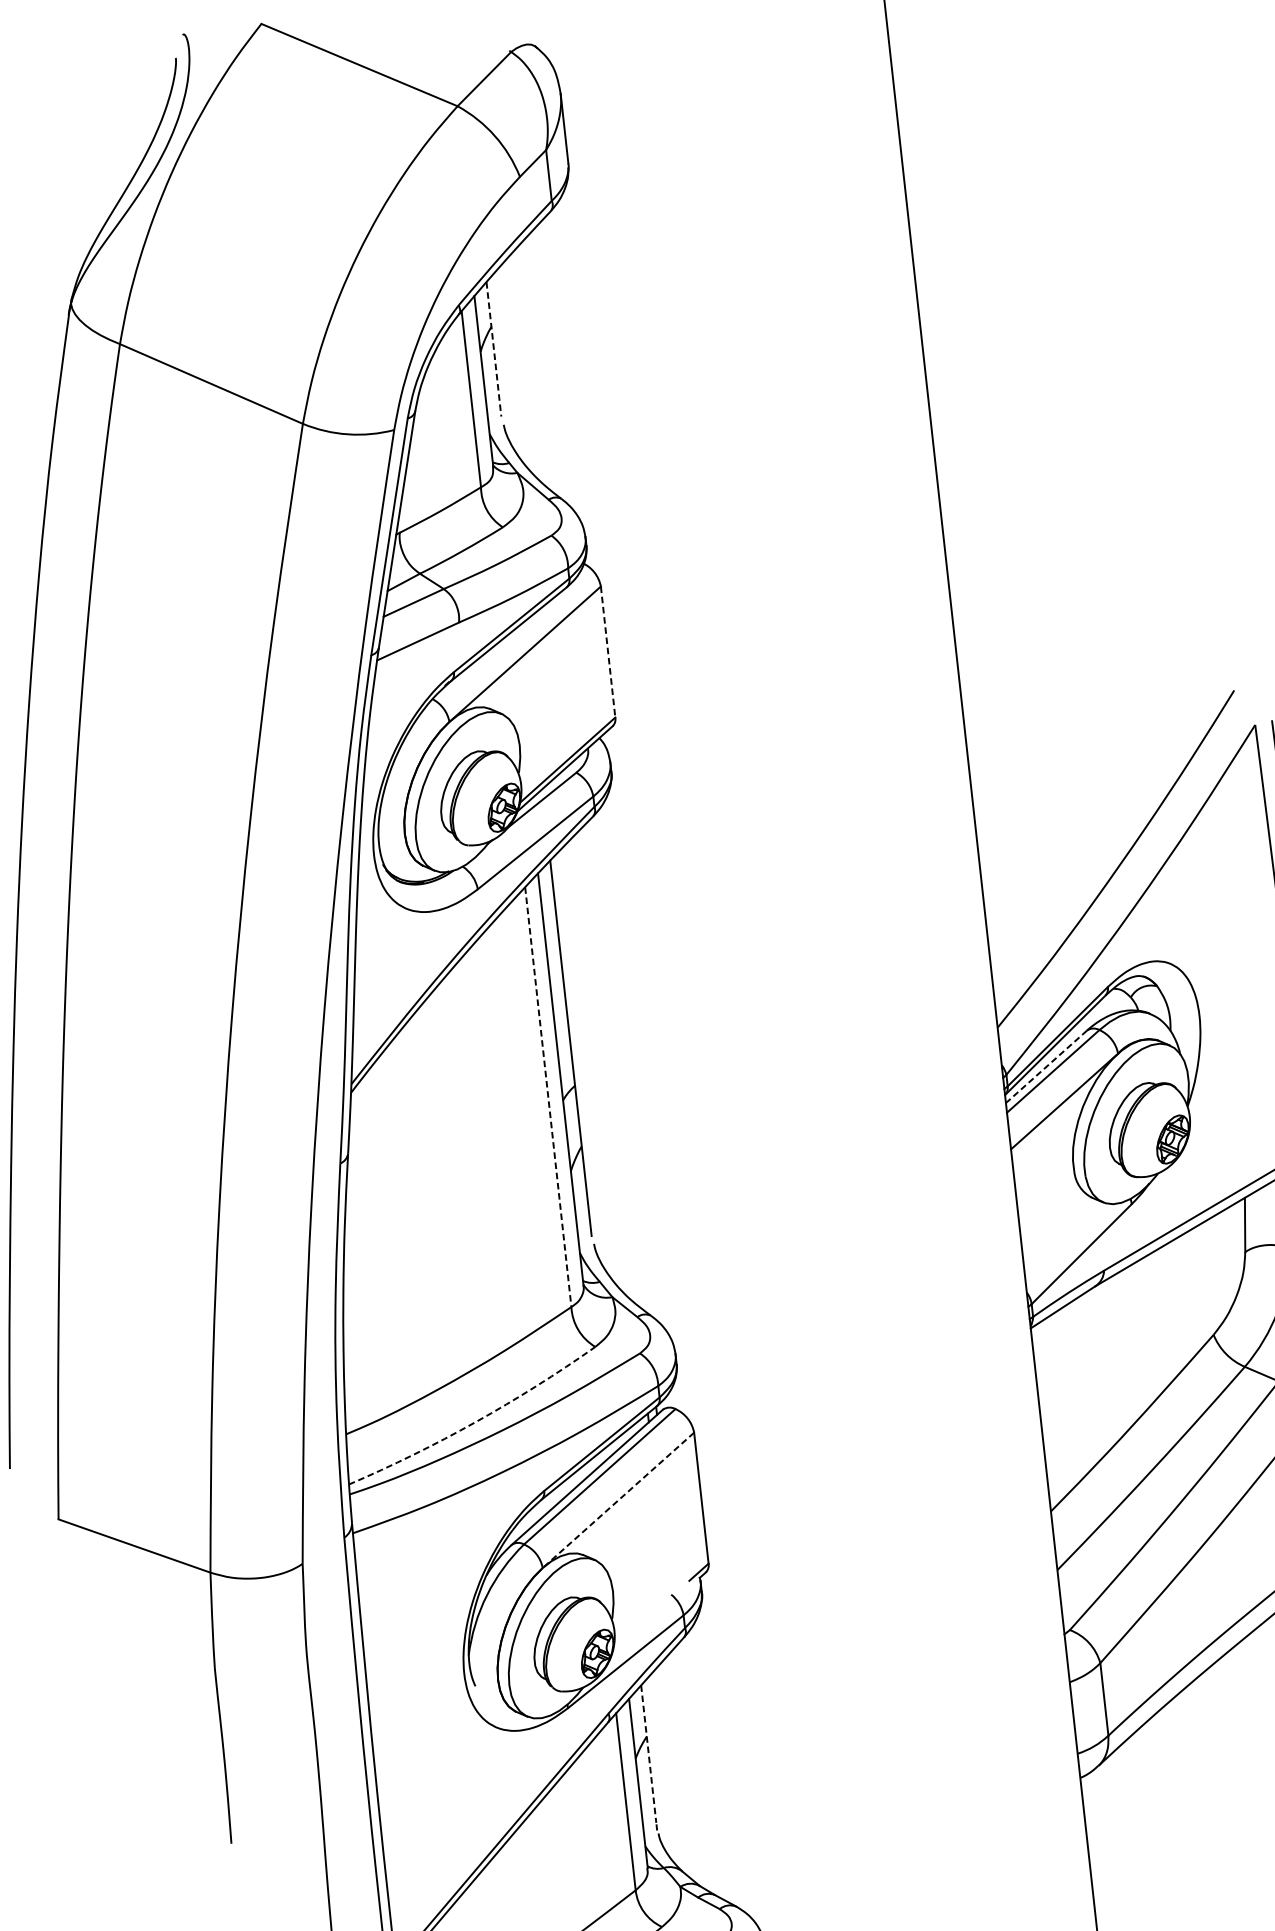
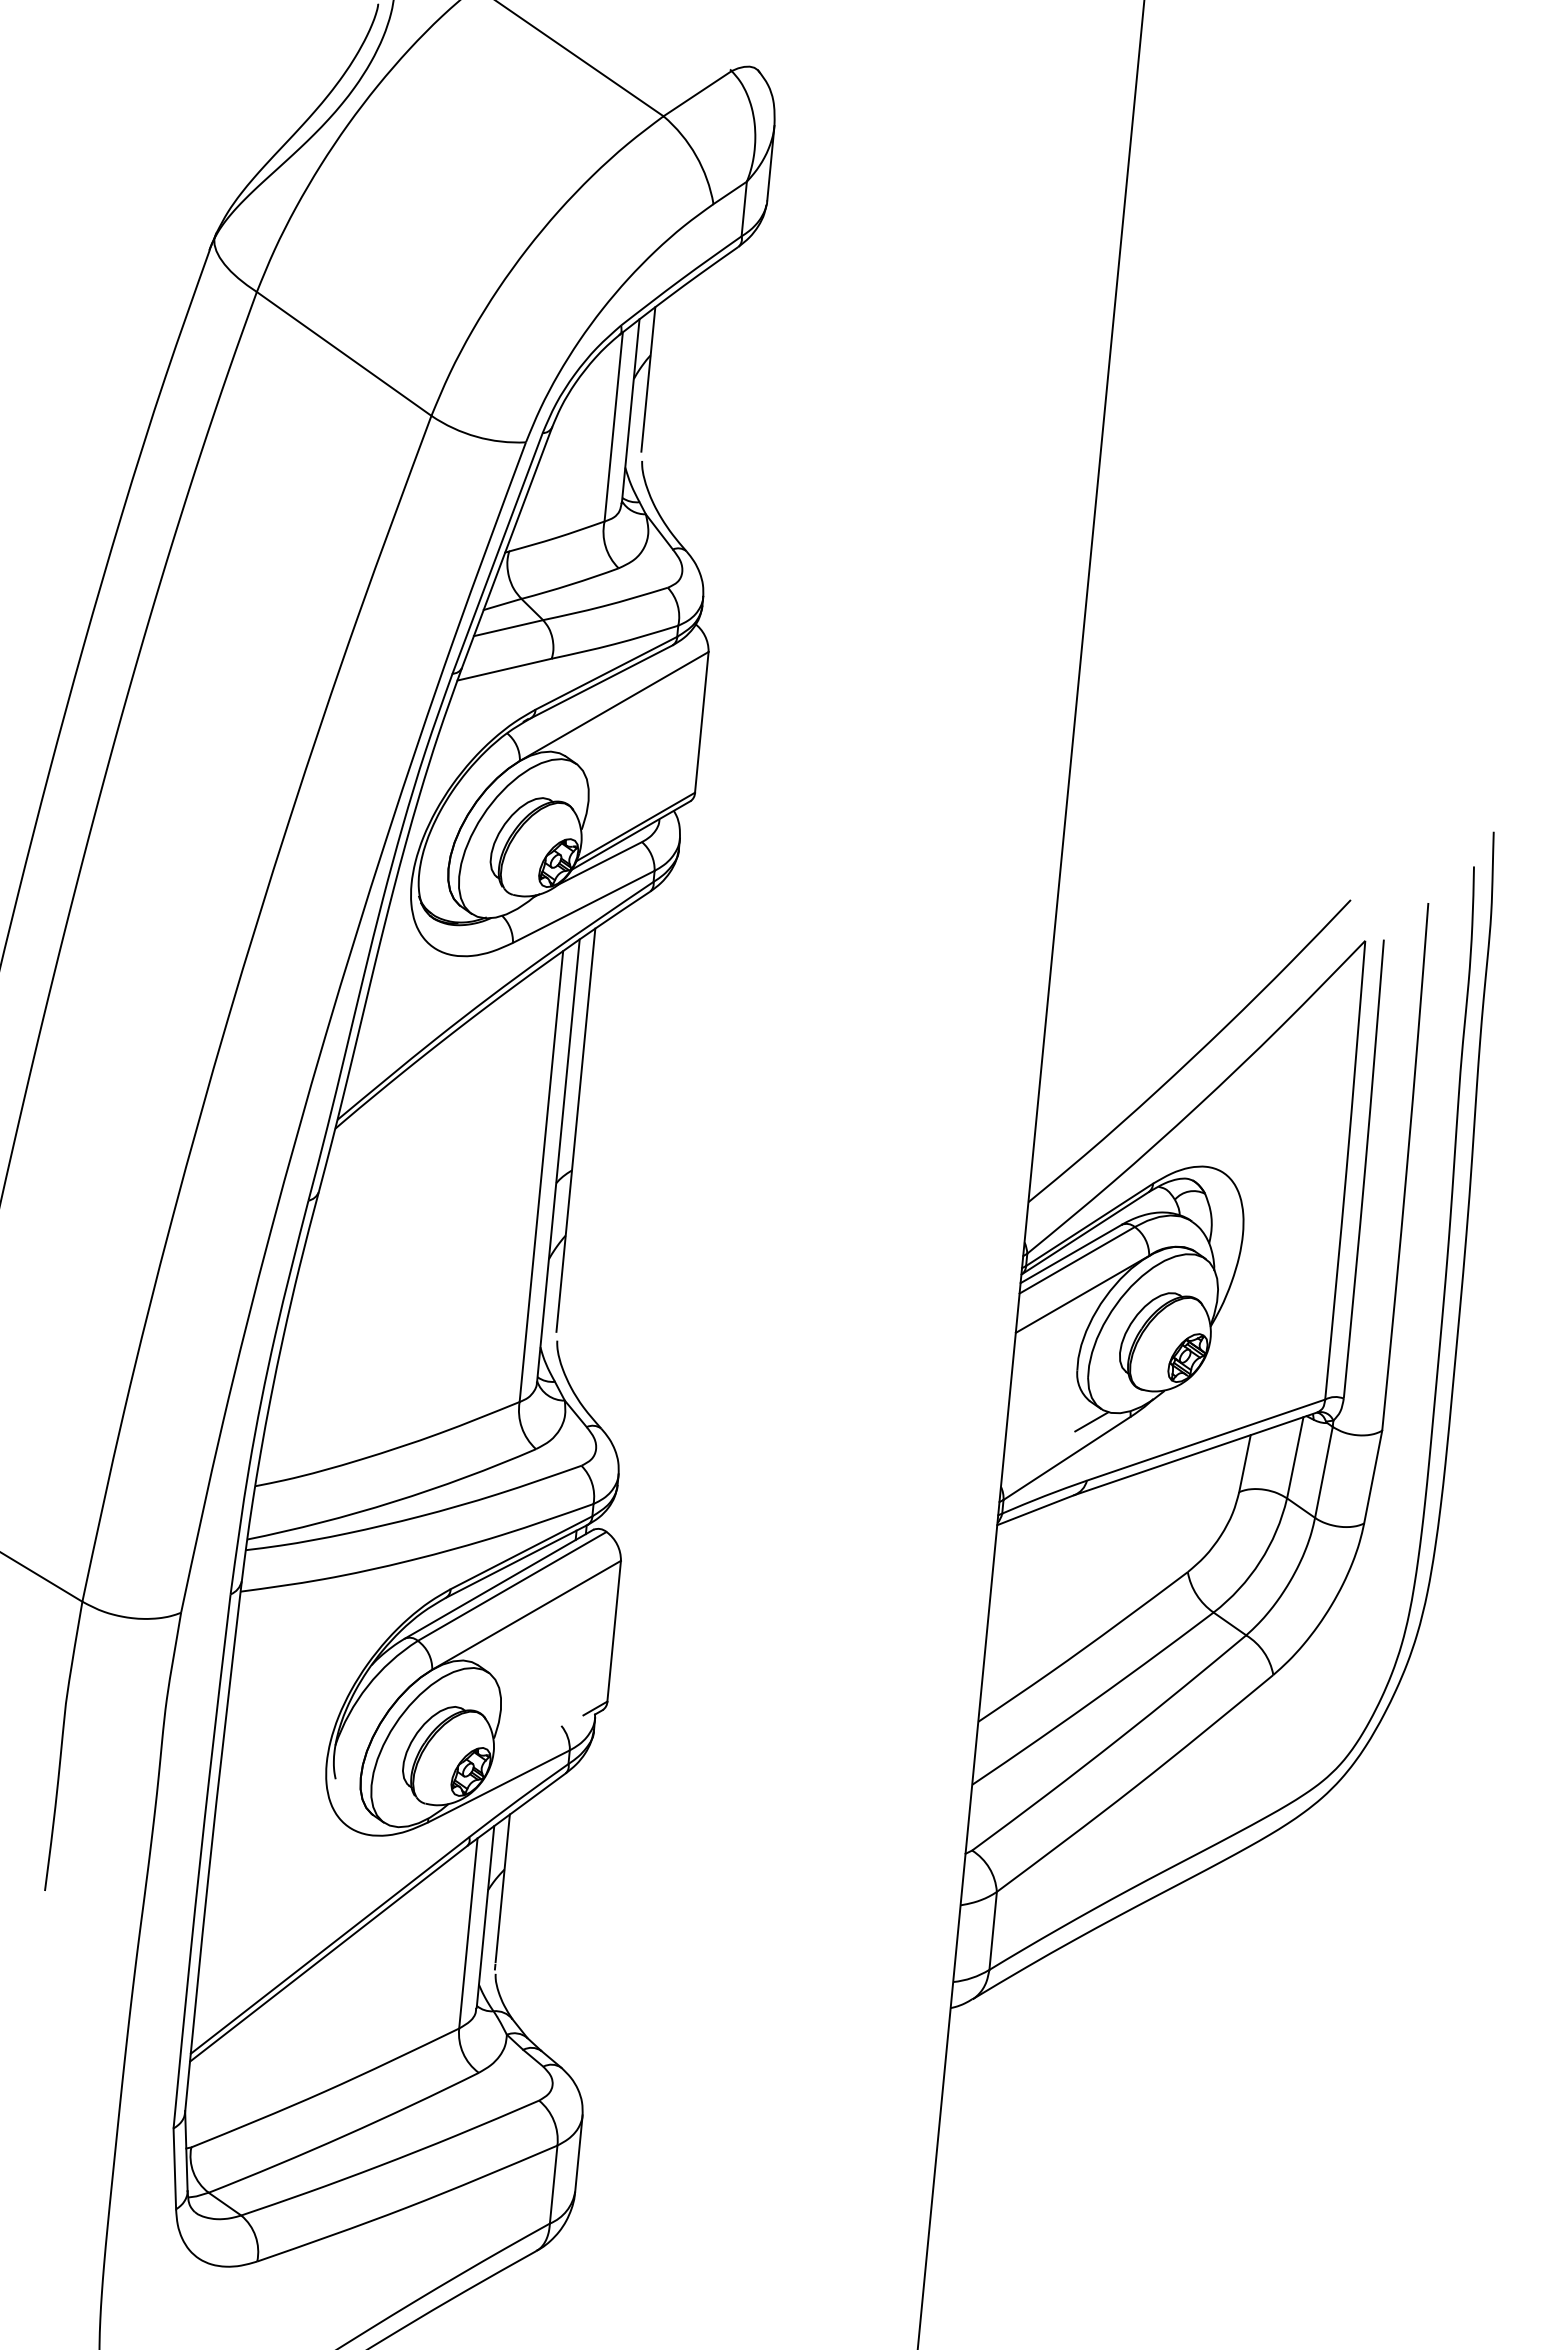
line: (494, 349) -> (648, 379), dashed -> solid
line: (607, 652) -> (701, 722), dashed -> solid
line: (1046, 1067) -> (1070, 1254), dashed -> solid
line: (548, 1097) -> (541, 1177), dashed -> solid
line: (1097, 1215) -> (1091, 1421), added
arc: (475, 1421) -> (393, 1501), dashed -> solid
line: (618, 1500) -> (526, 1615), dashed -> solid
line: (648, 1754) -> (502, 1888), dashed -> solid

